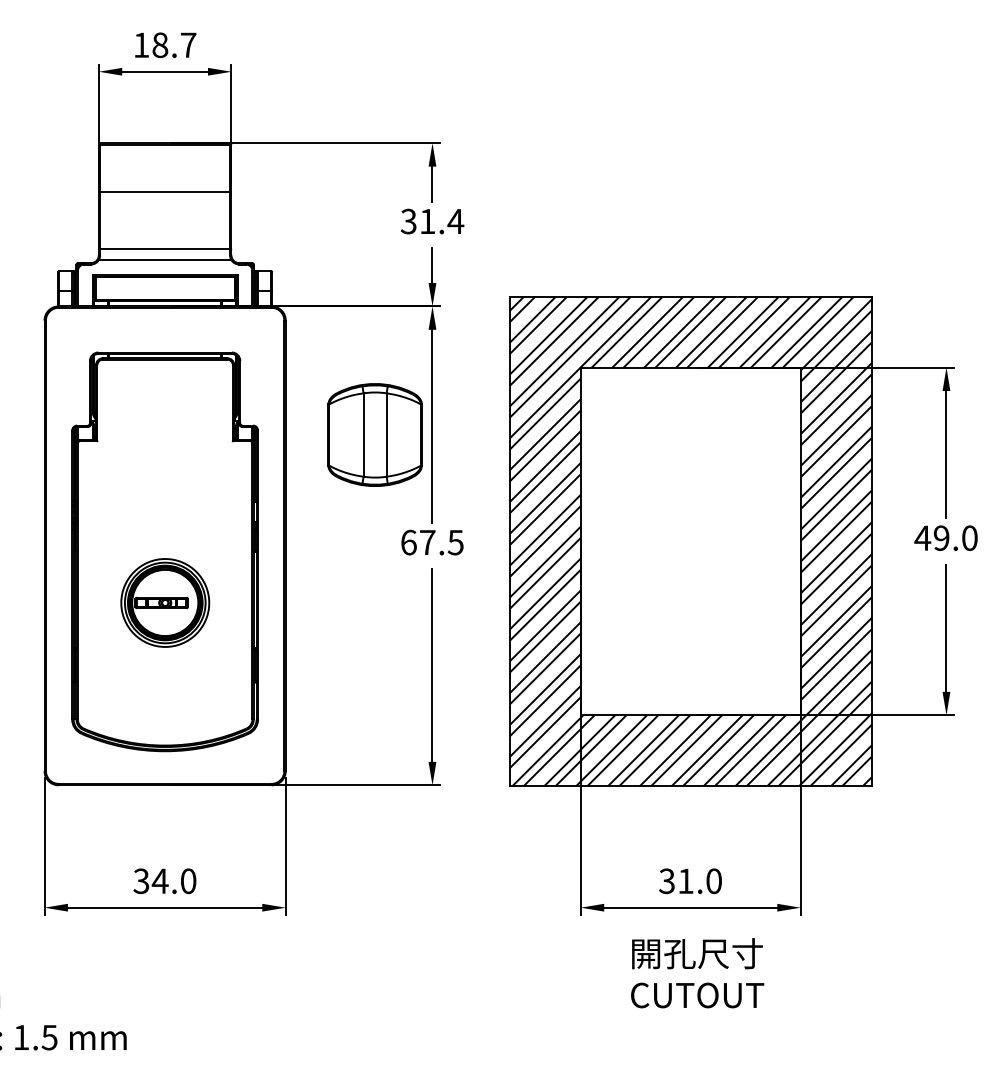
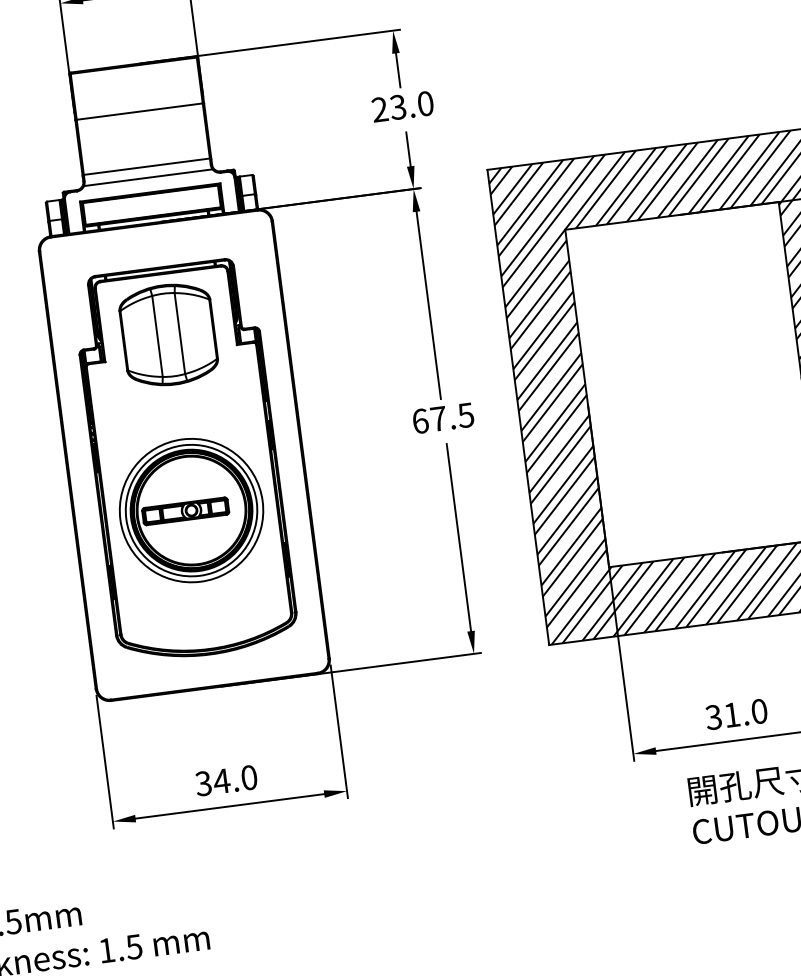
text: (432, 221) -> (402, 106), 31.4 -> 23.0
part: (374, 434) -> (168, 334), moved
part: (165, 602) -> (191, 510), size x1.67

